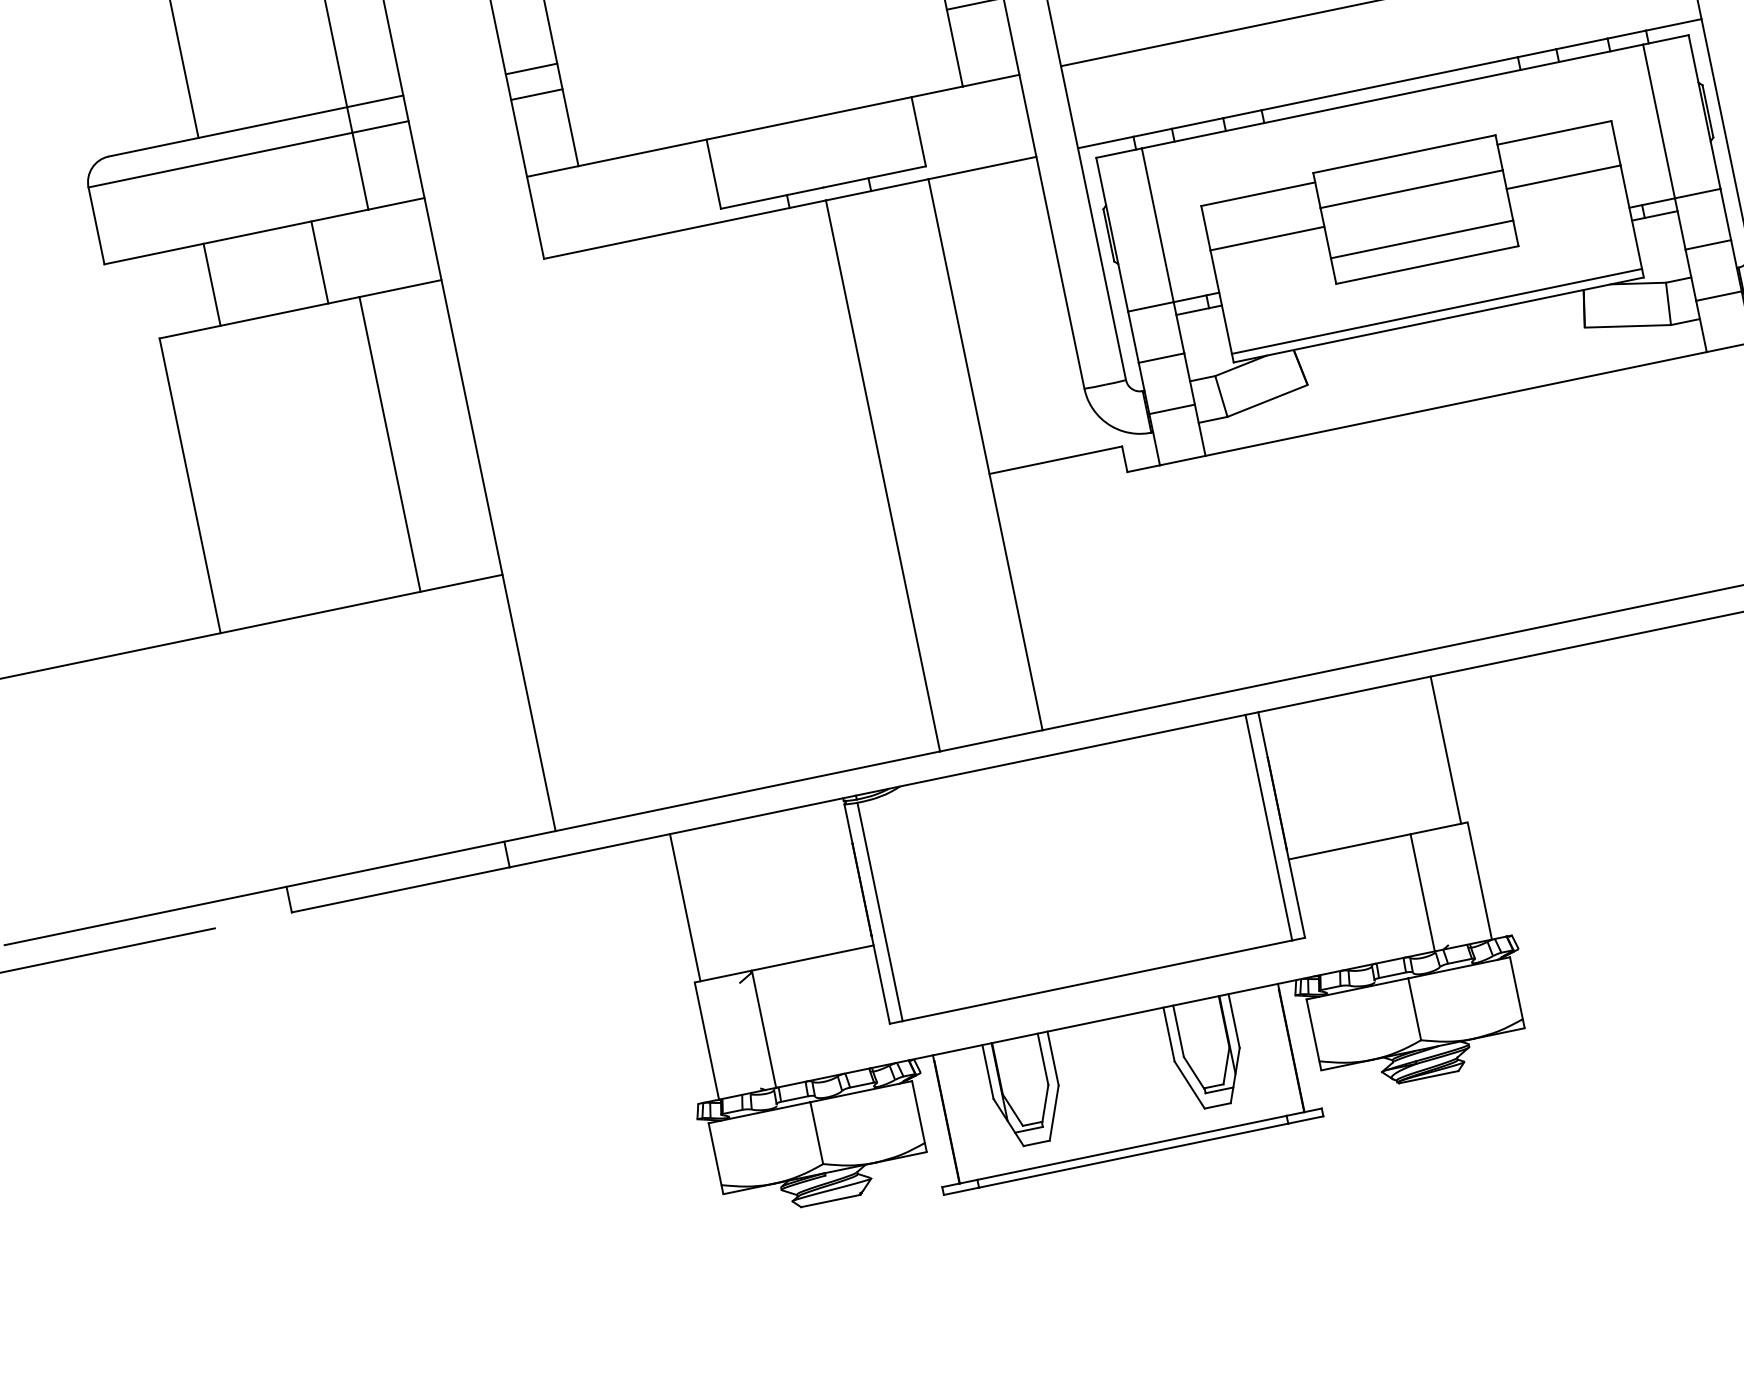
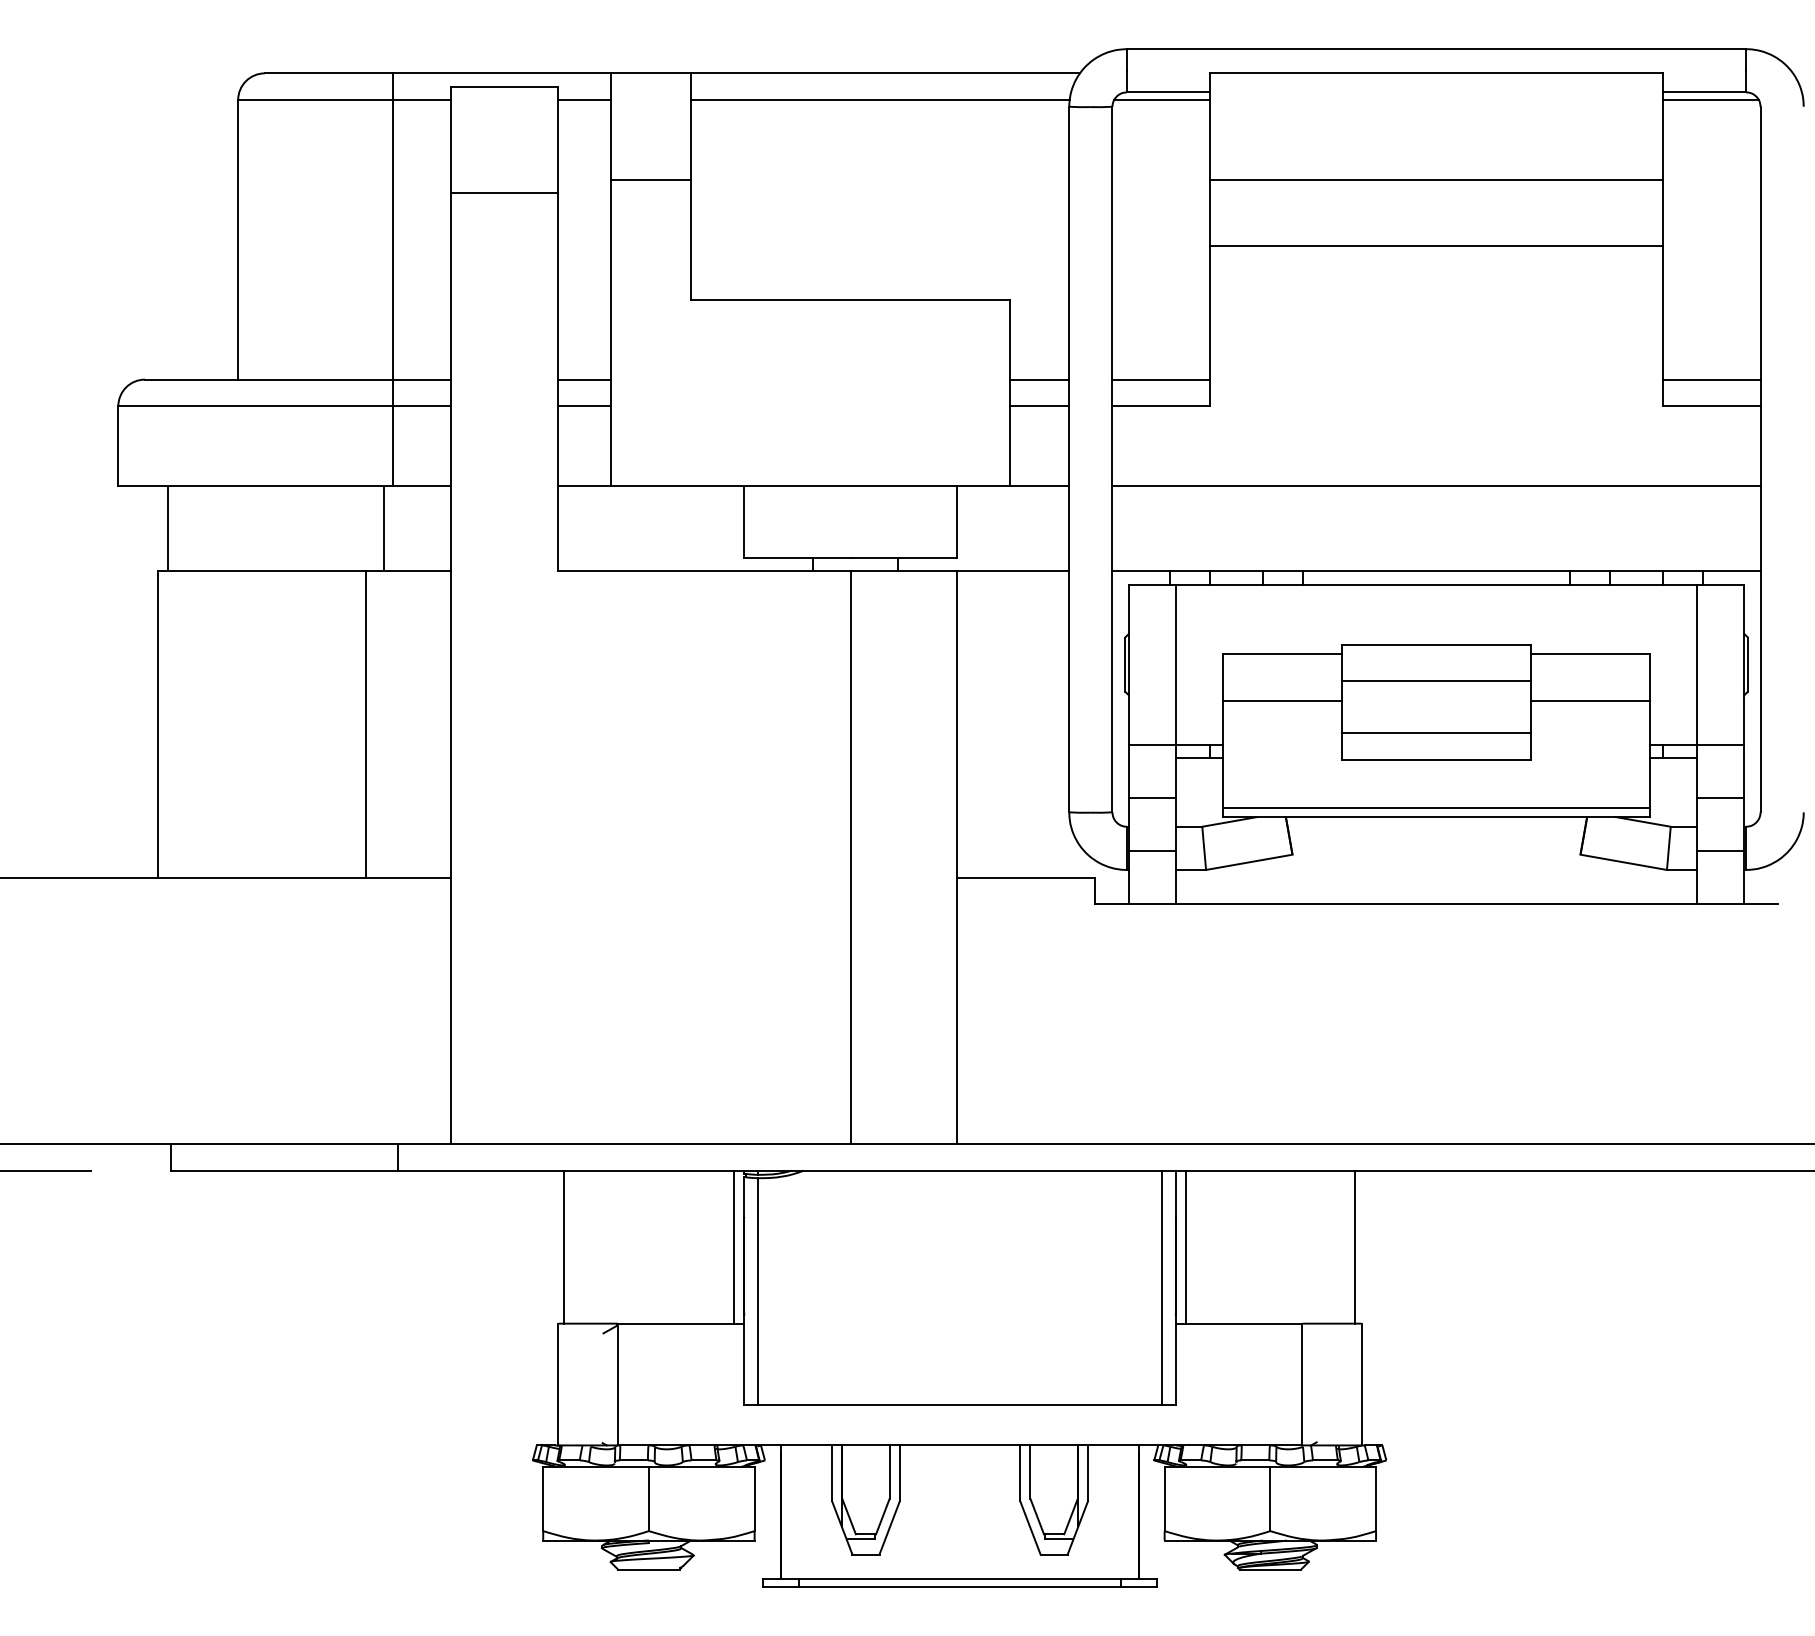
line: (319, 262) -> (384, 528), moved
line: (212, 284) -> (168, 528), moved
line: (1282, 783) -> (1185, 1246), added
line: (847, 873) -> (733, 1246), added

